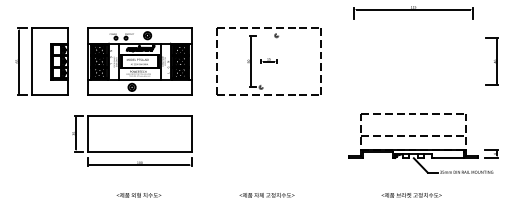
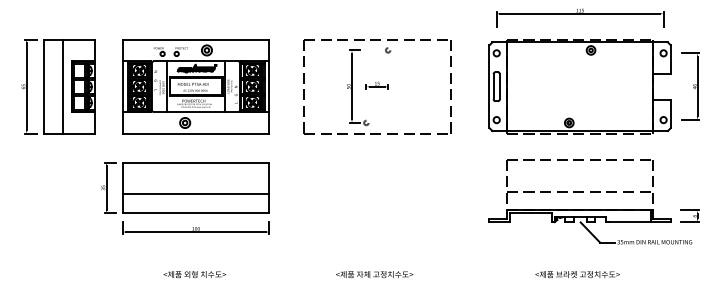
line: (44, 61) -> (62, 86), added
part: (413, 61) -> (579, 86), added
line: (139, 138) -> (195, 194), added

